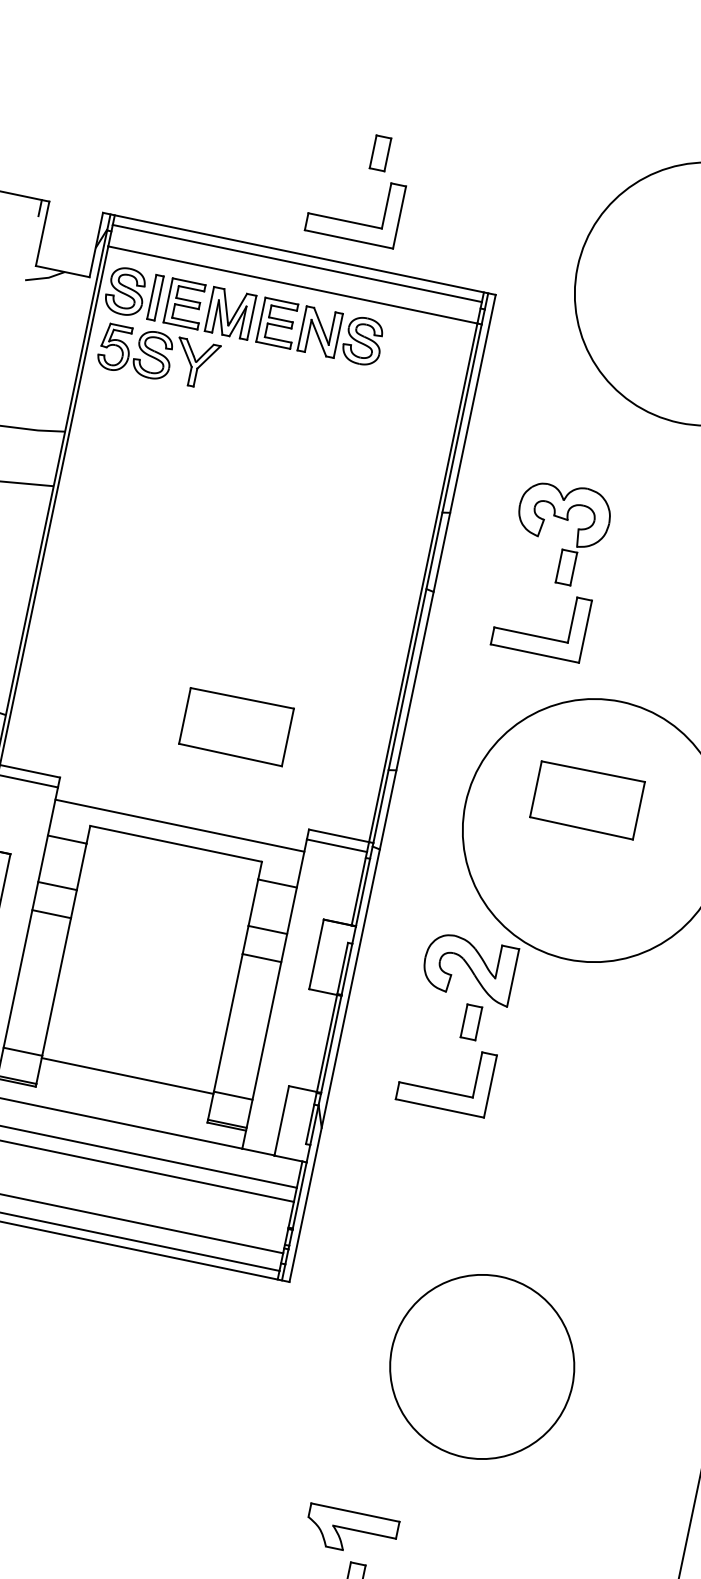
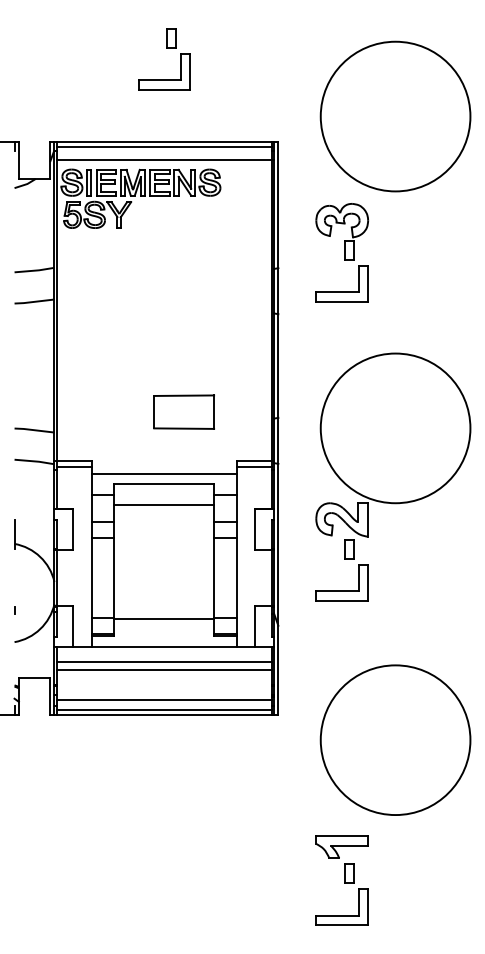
part: (367, 169) -> (166, 48), moved
part: (551, 568) -> (341, 252), moved
part: (586, 798) -> (387, 411), removed
line: (169, 878) -> (164, 504), added
circle: (482, 1365) -> (395, 739), size x1.43

